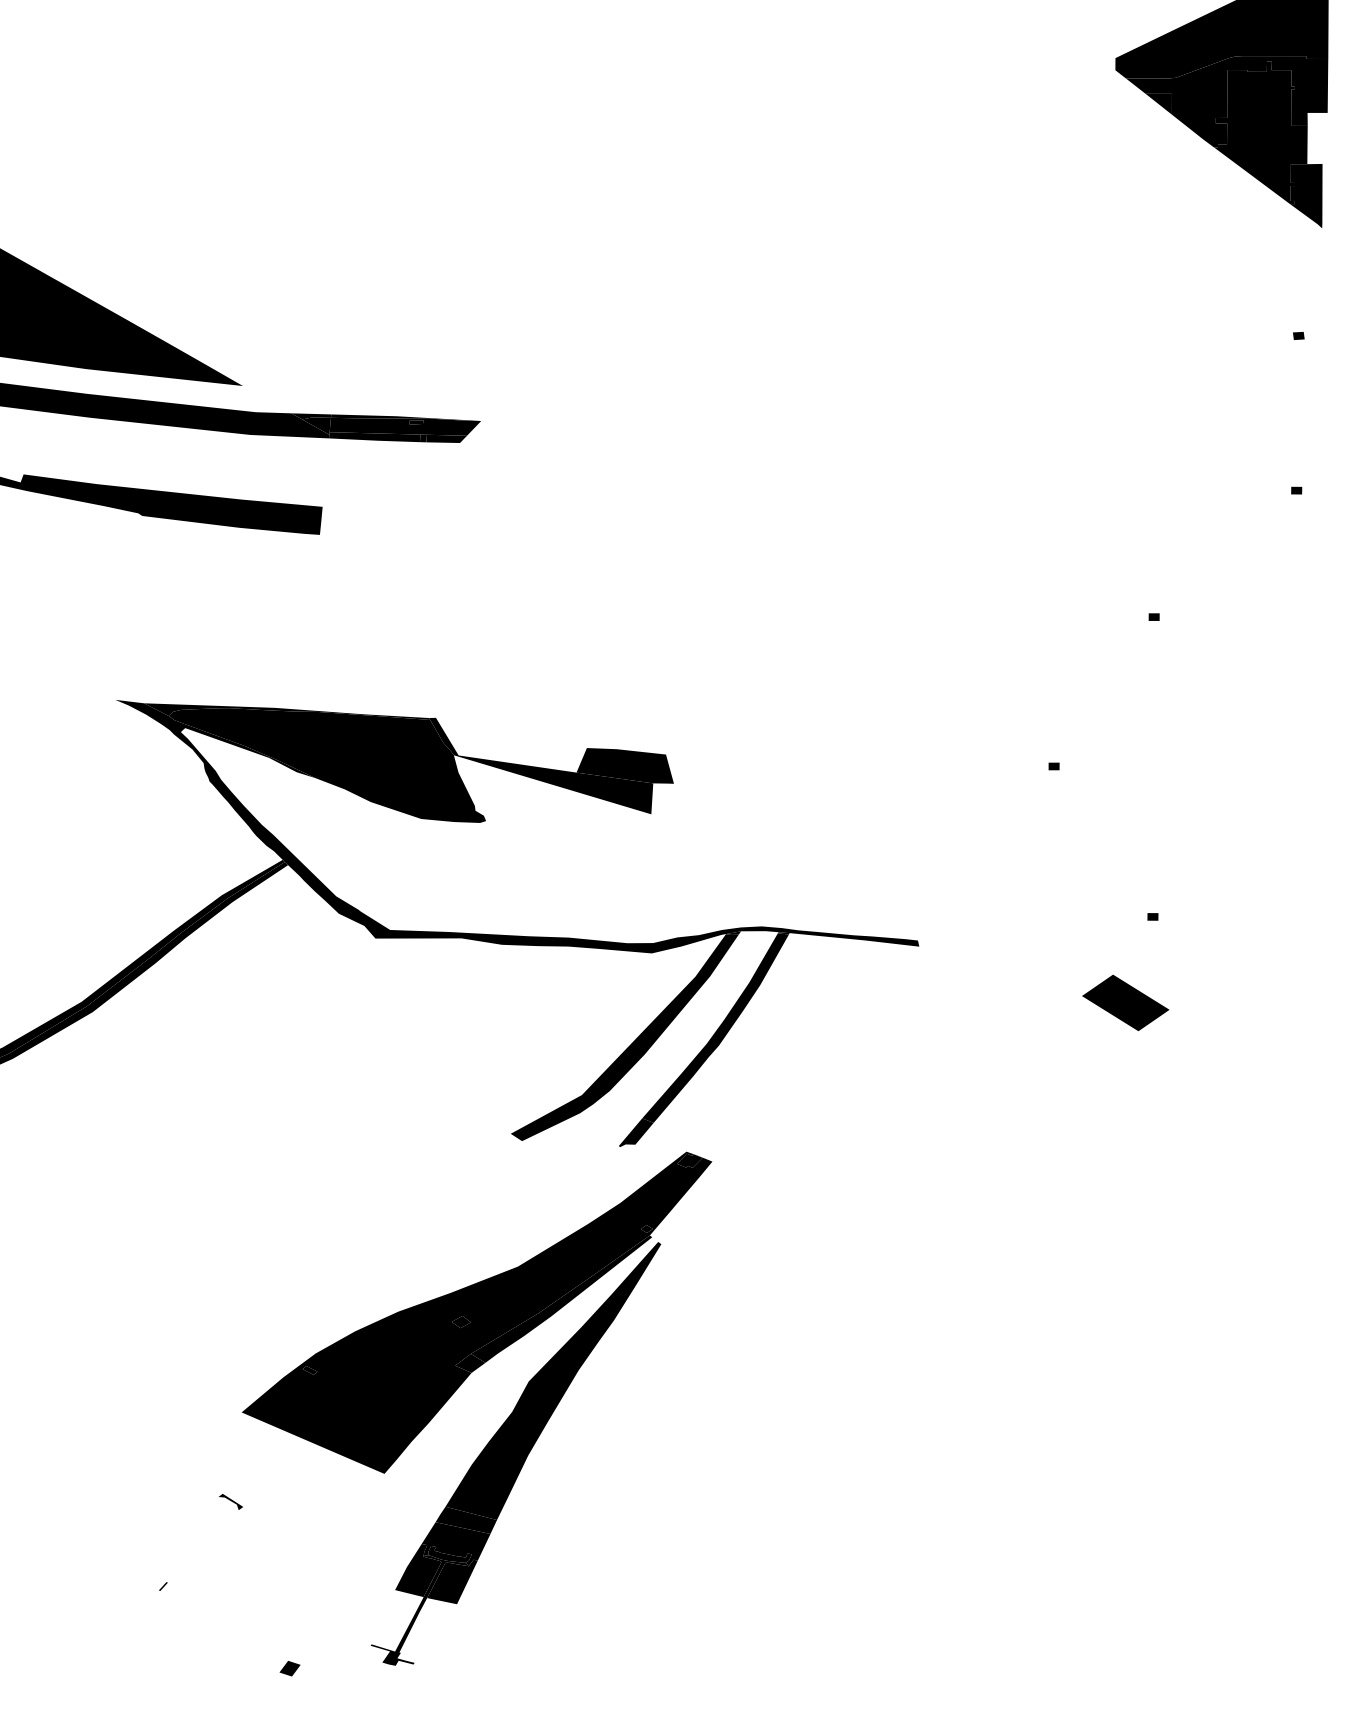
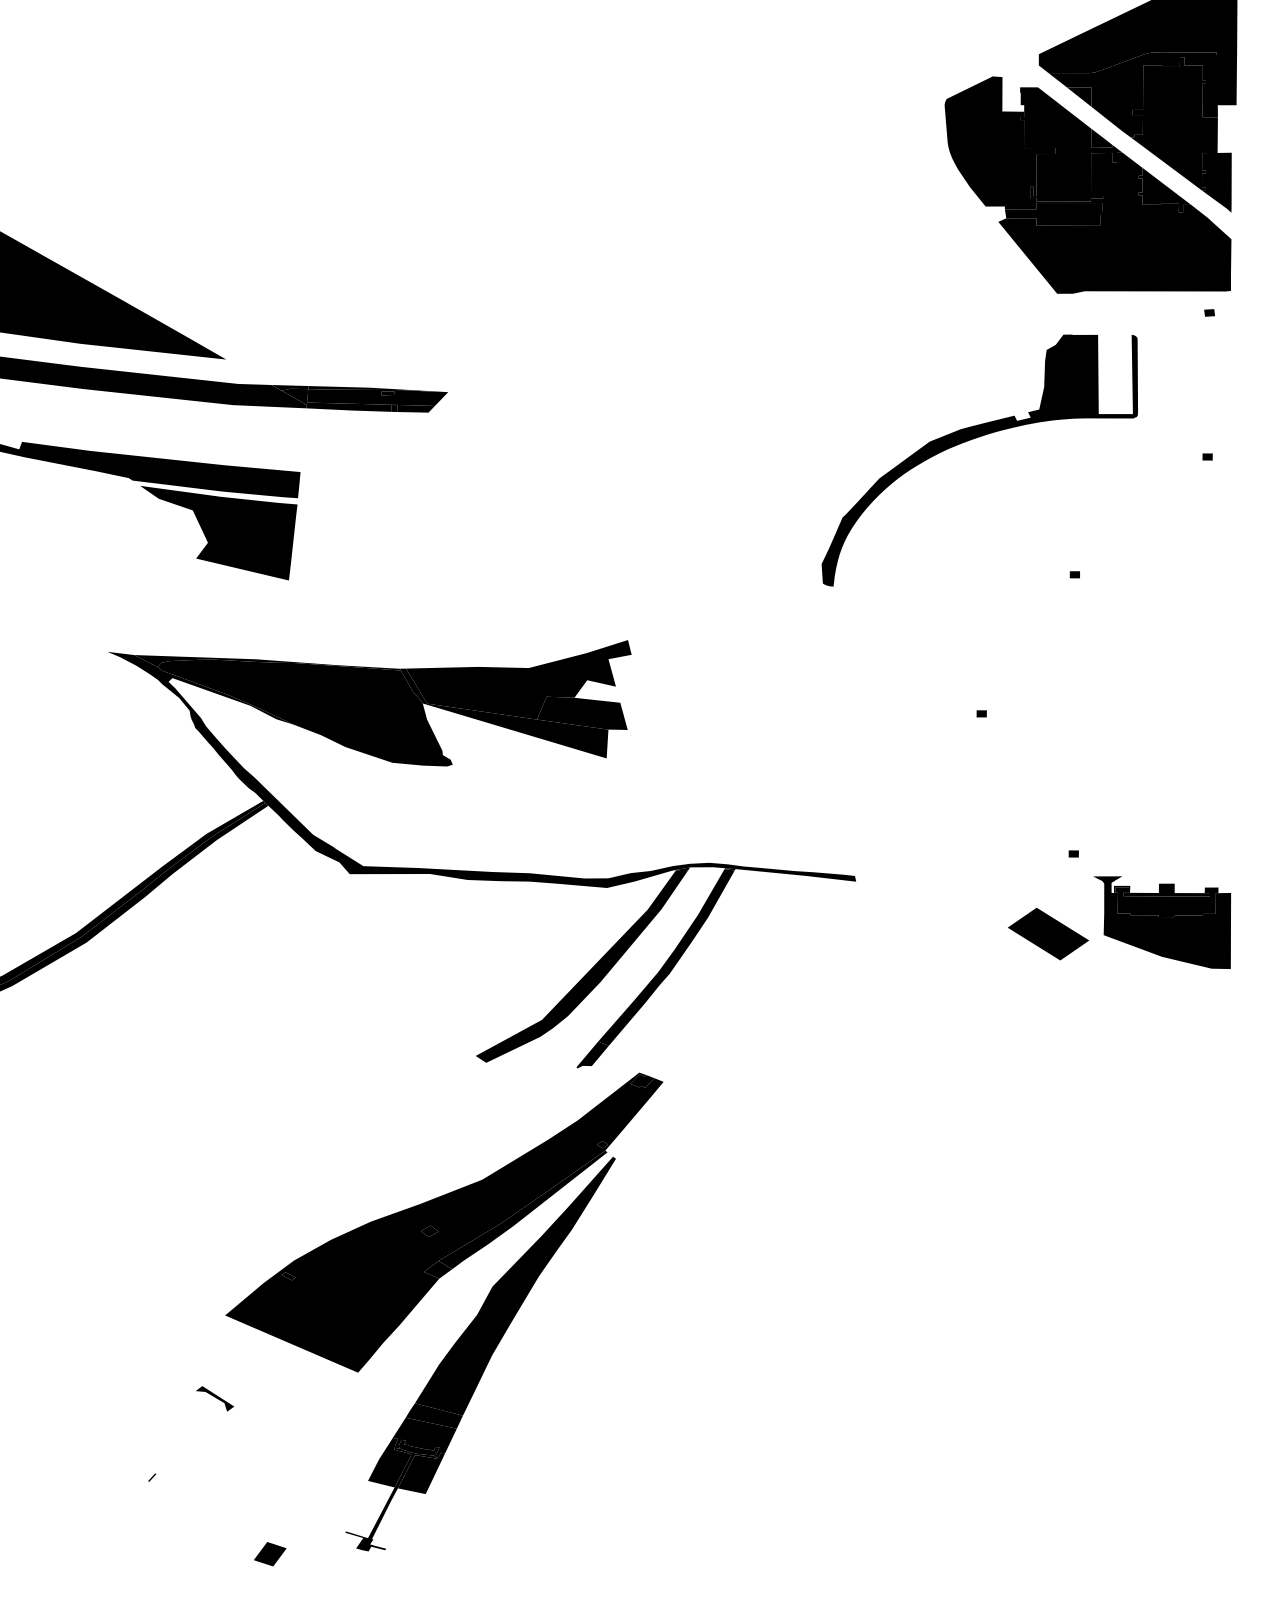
part: (1168, 198) -> (1088, 184), added
part: (1043, 472) -> (971, 440), added
fill: (234, 572) -> (218, 533), added
fill: (556, 729) -> (518, 679), added
part: (1247, 990) -> (1161, 922), added
part: (230, 1501) -> (214, 1398), size x1.67
part: (289, 1668) -> (269, 1553), size x1.67

